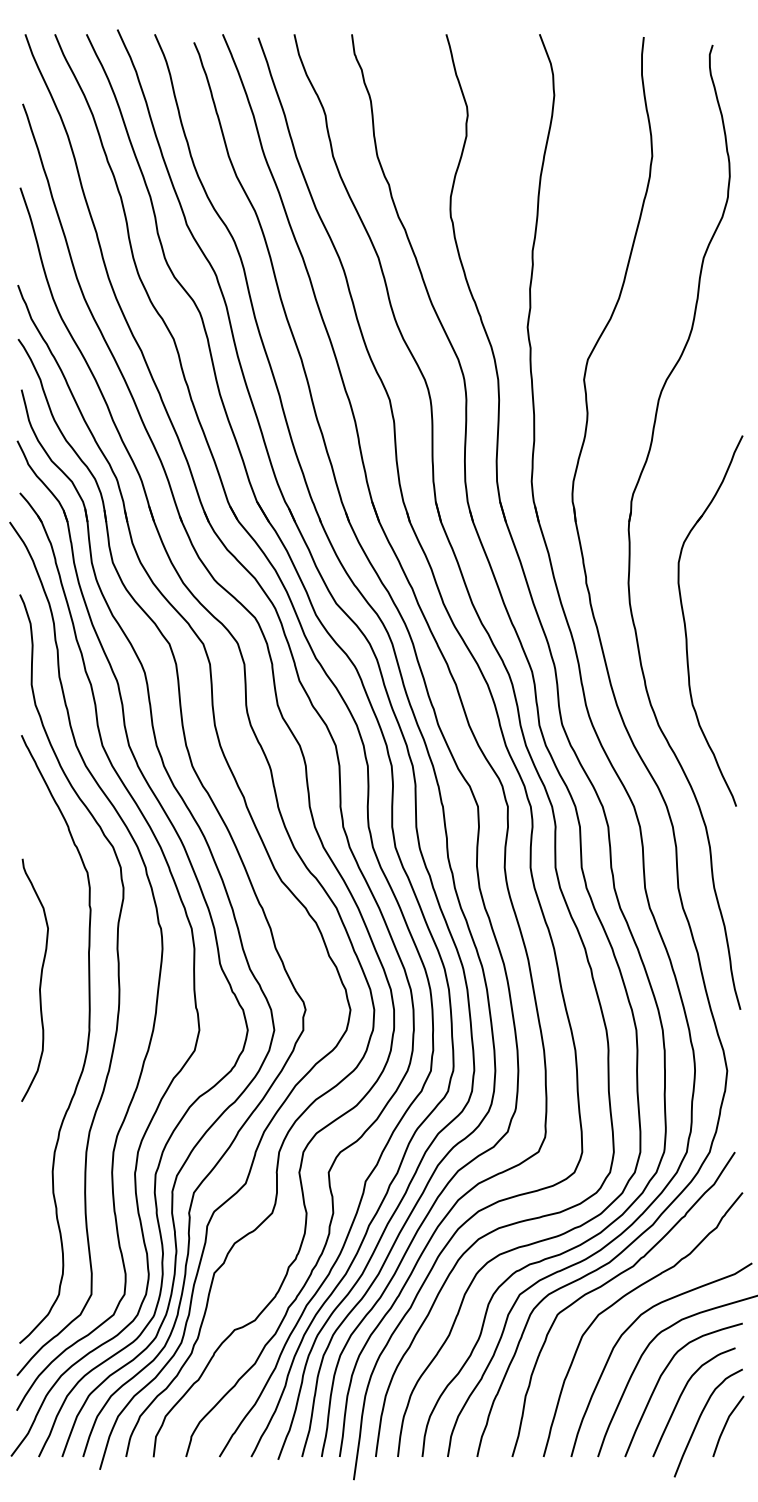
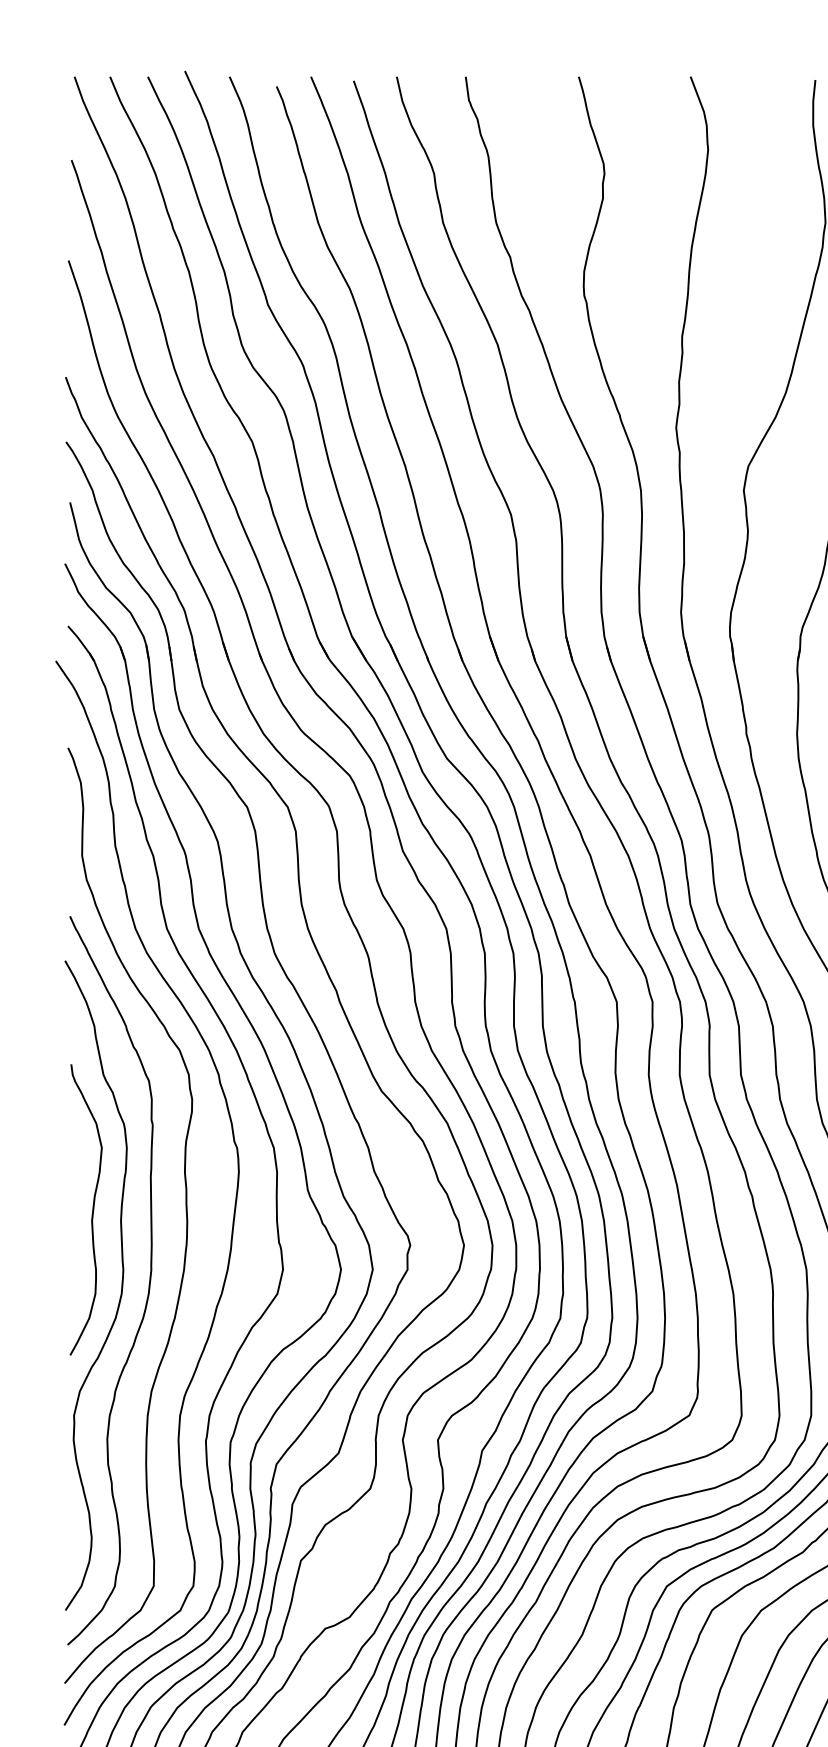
curve: (63, 1049) -> (120, 1292), added

